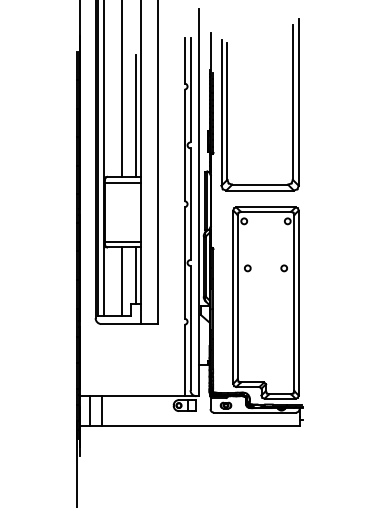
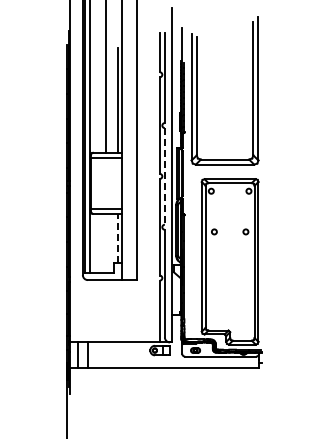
line: (190, 204) -> (164, 176), solid -> dashed
line: (135, 275) -> (117, 238), solid -> dashed
line: (121, 281) -> (105, 243), removed

